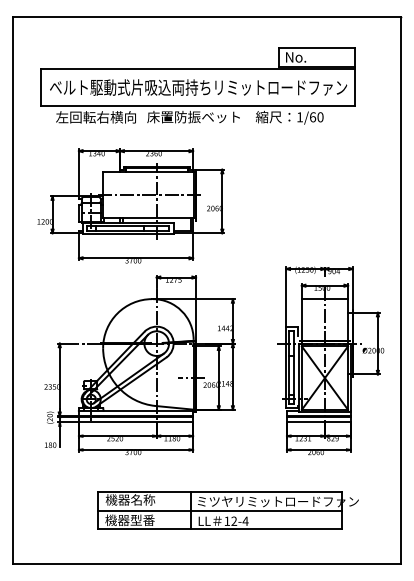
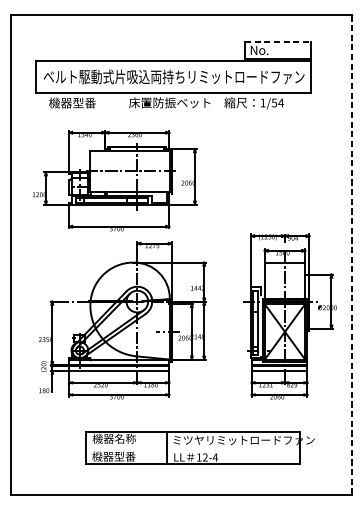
line: (317, 47) -> (278, 41), solid -> dashed
text: (95, 117) -> (83, 103), 左回転右横向 -> 機器型番
text: (316, 117) -> (277, 103), 1/60 -> 1/54
line: (401, 290) -> (352, 255), solid -> dashed
line: (219, 510) -> (192, 448), removed

